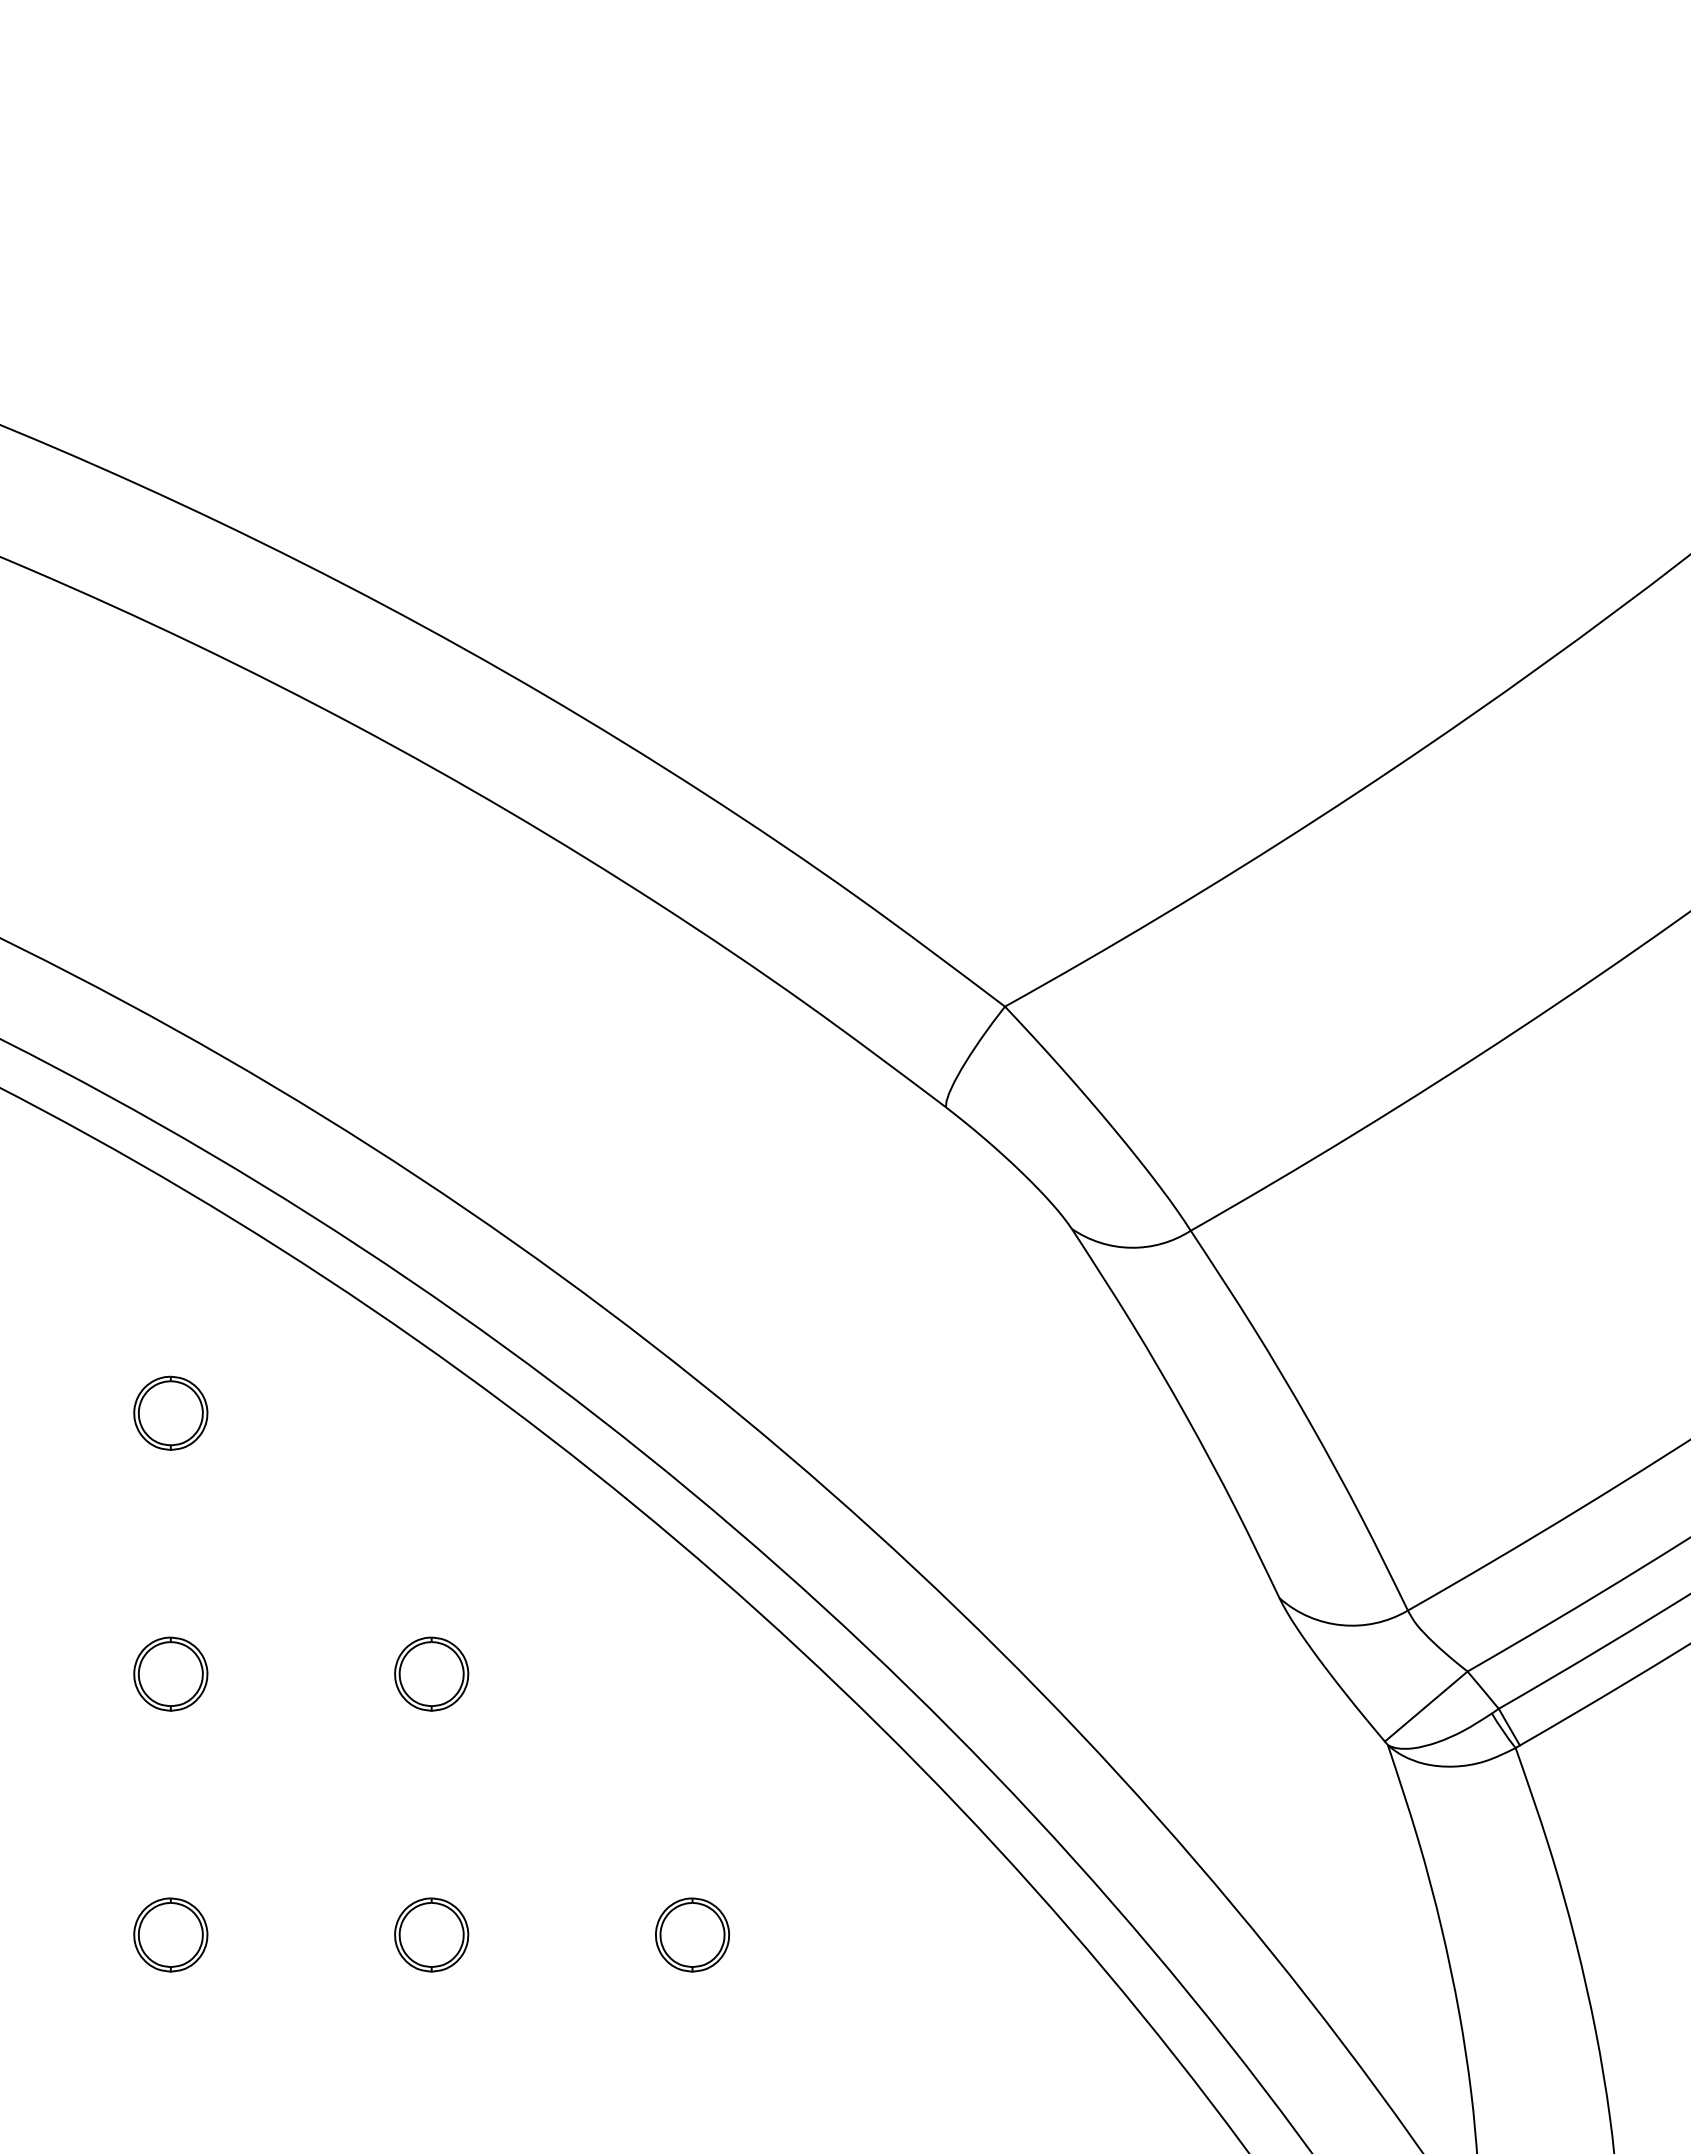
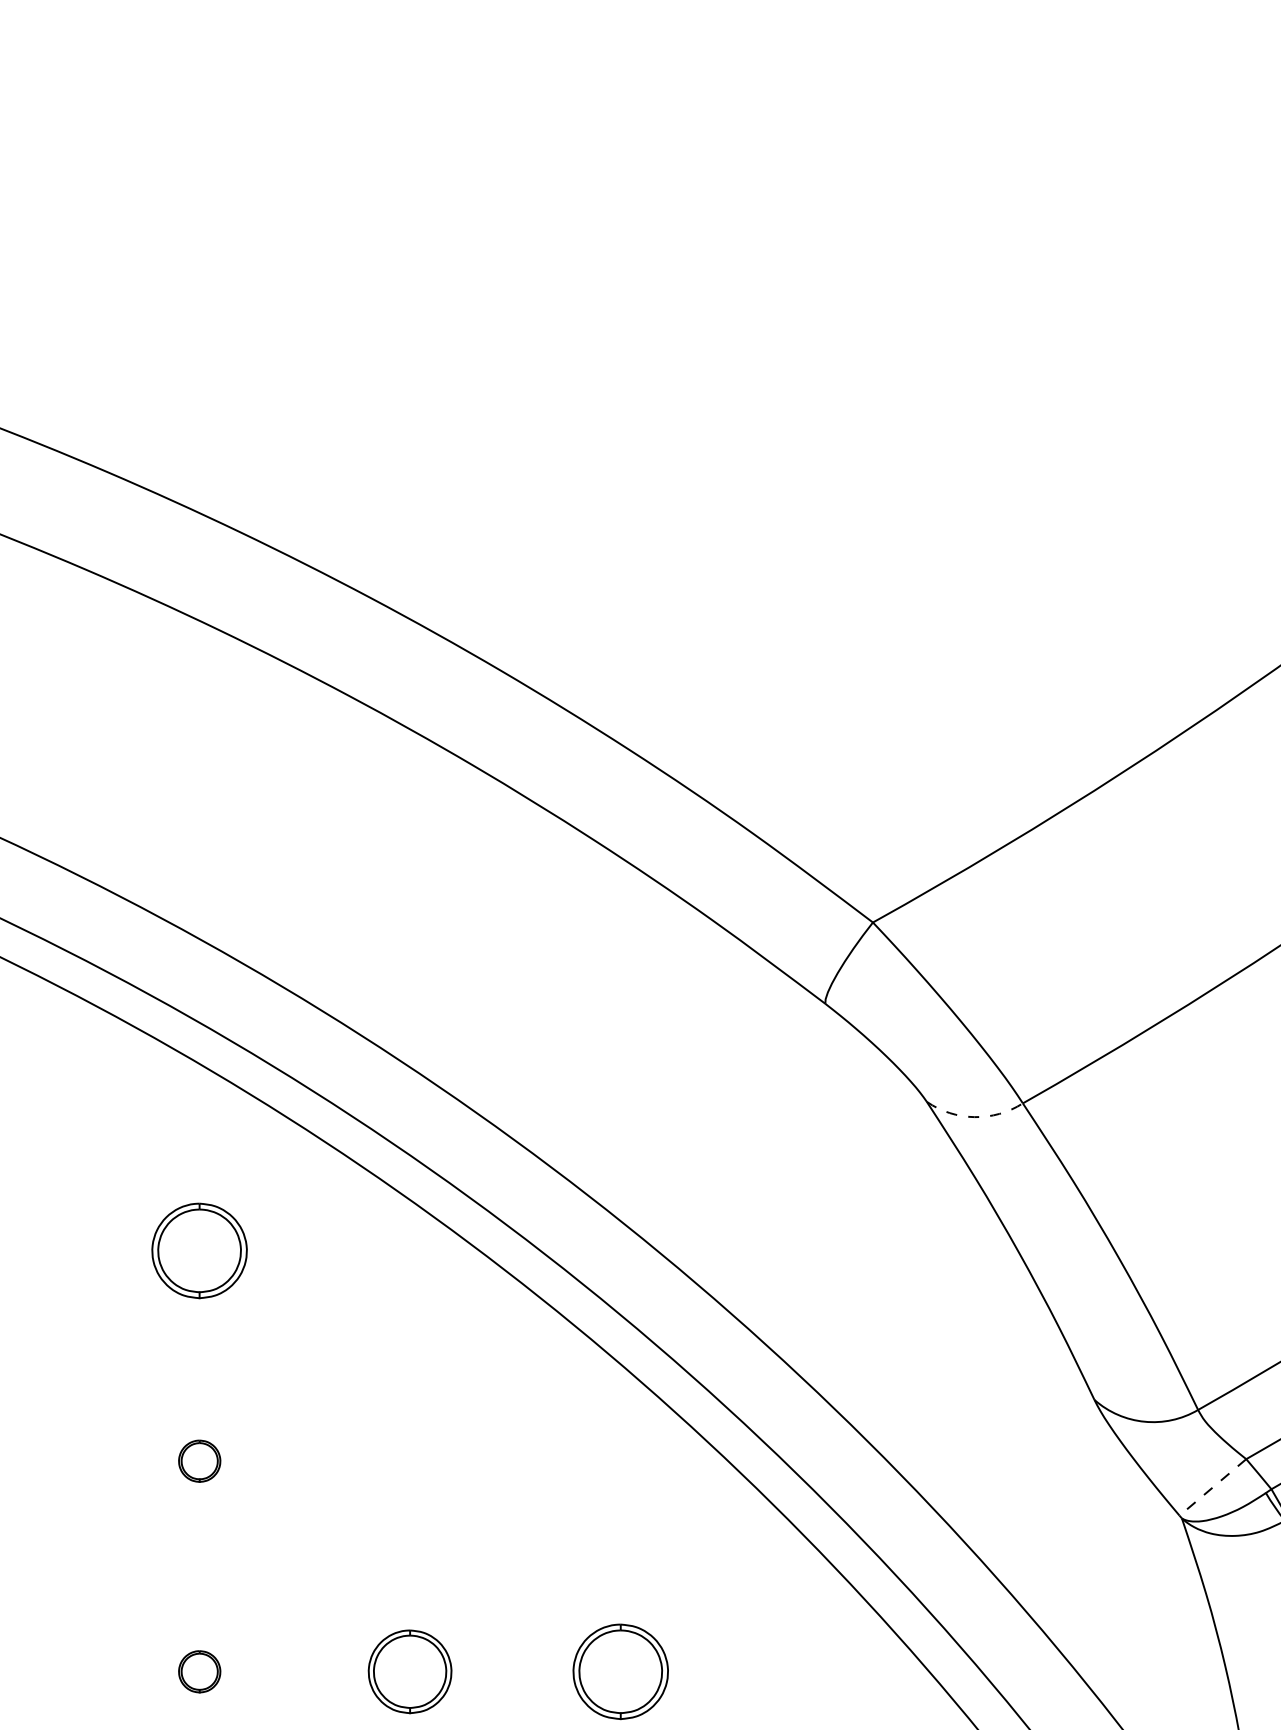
arc: (1131, 1247) -> (975, 1116), solid -> dashed
part: (170, 1412) -> (199, 1250), size x1.6
part: (170, 1673) -> (199, 1460), size x0.7
part: (431, 1673) -> (410, 1460), removed
line: (1425, 1706) -> (1212, 1487), solid -> dashed
part: (170, 1934) -> (199, 1671), size x0.7
part: (431, 1934) -> (410, 1671), size x1.4
part: (692, 1934) -> (620, 1671), size x1.6

